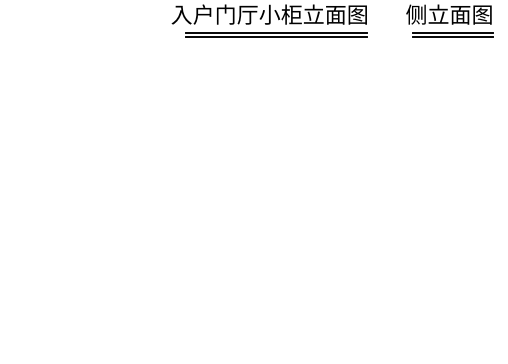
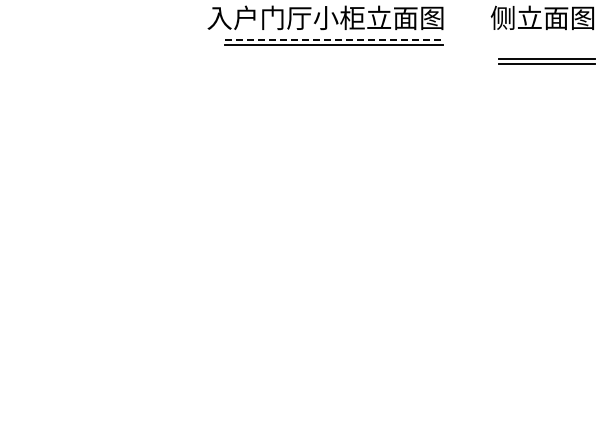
line: (276, 33) -> (334, 40), solid -> dashed
part: (452, 35) -> (546, 61), moved

